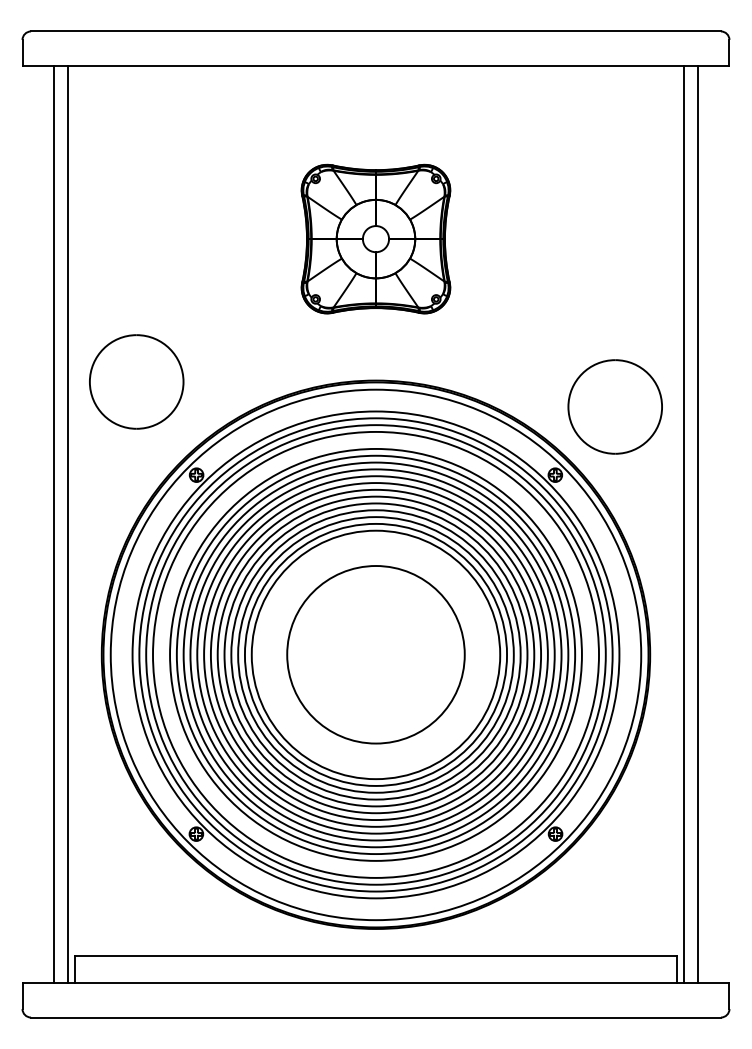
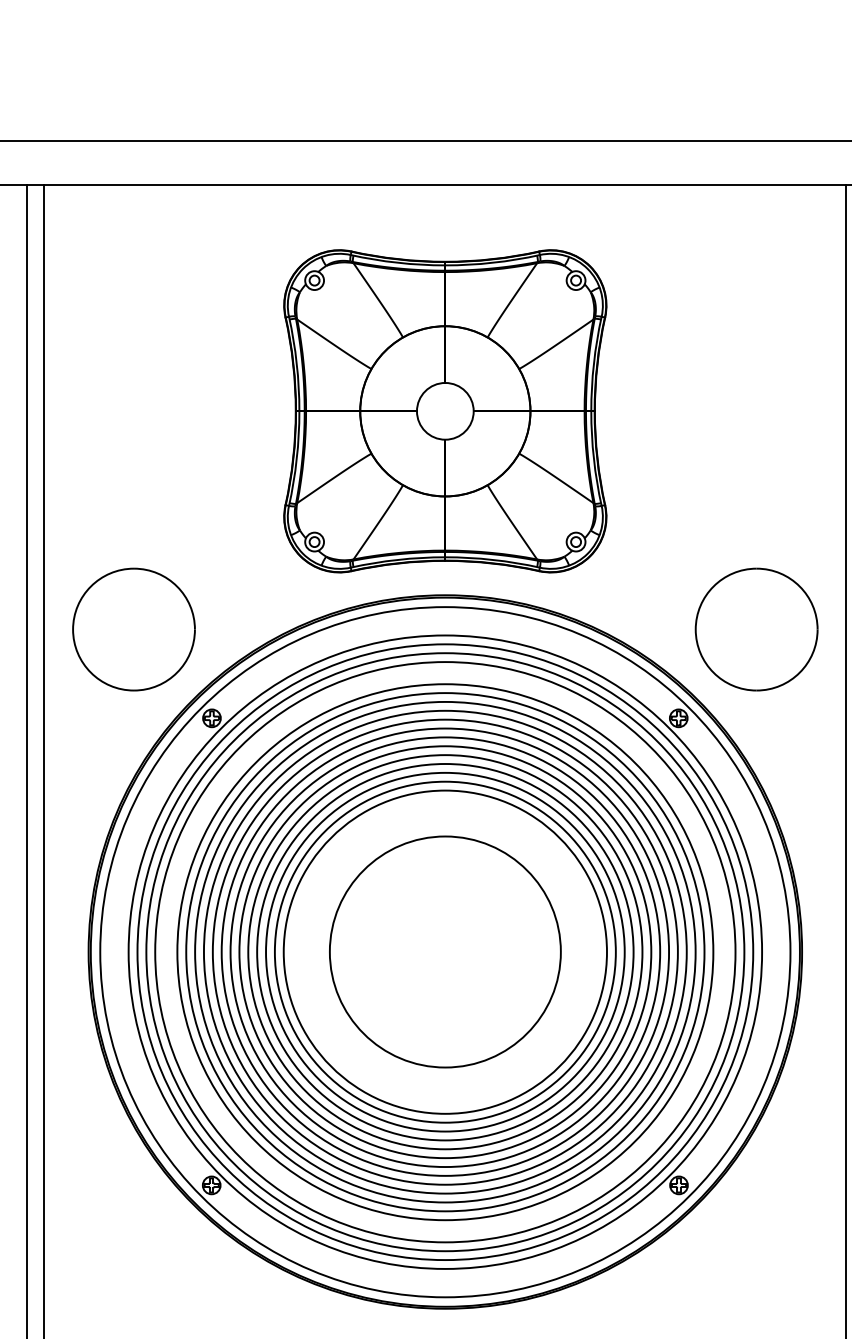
part: (375, 238) -> (444, 410), size x1.67
part: (136, 381) -> (133, 628), moved

